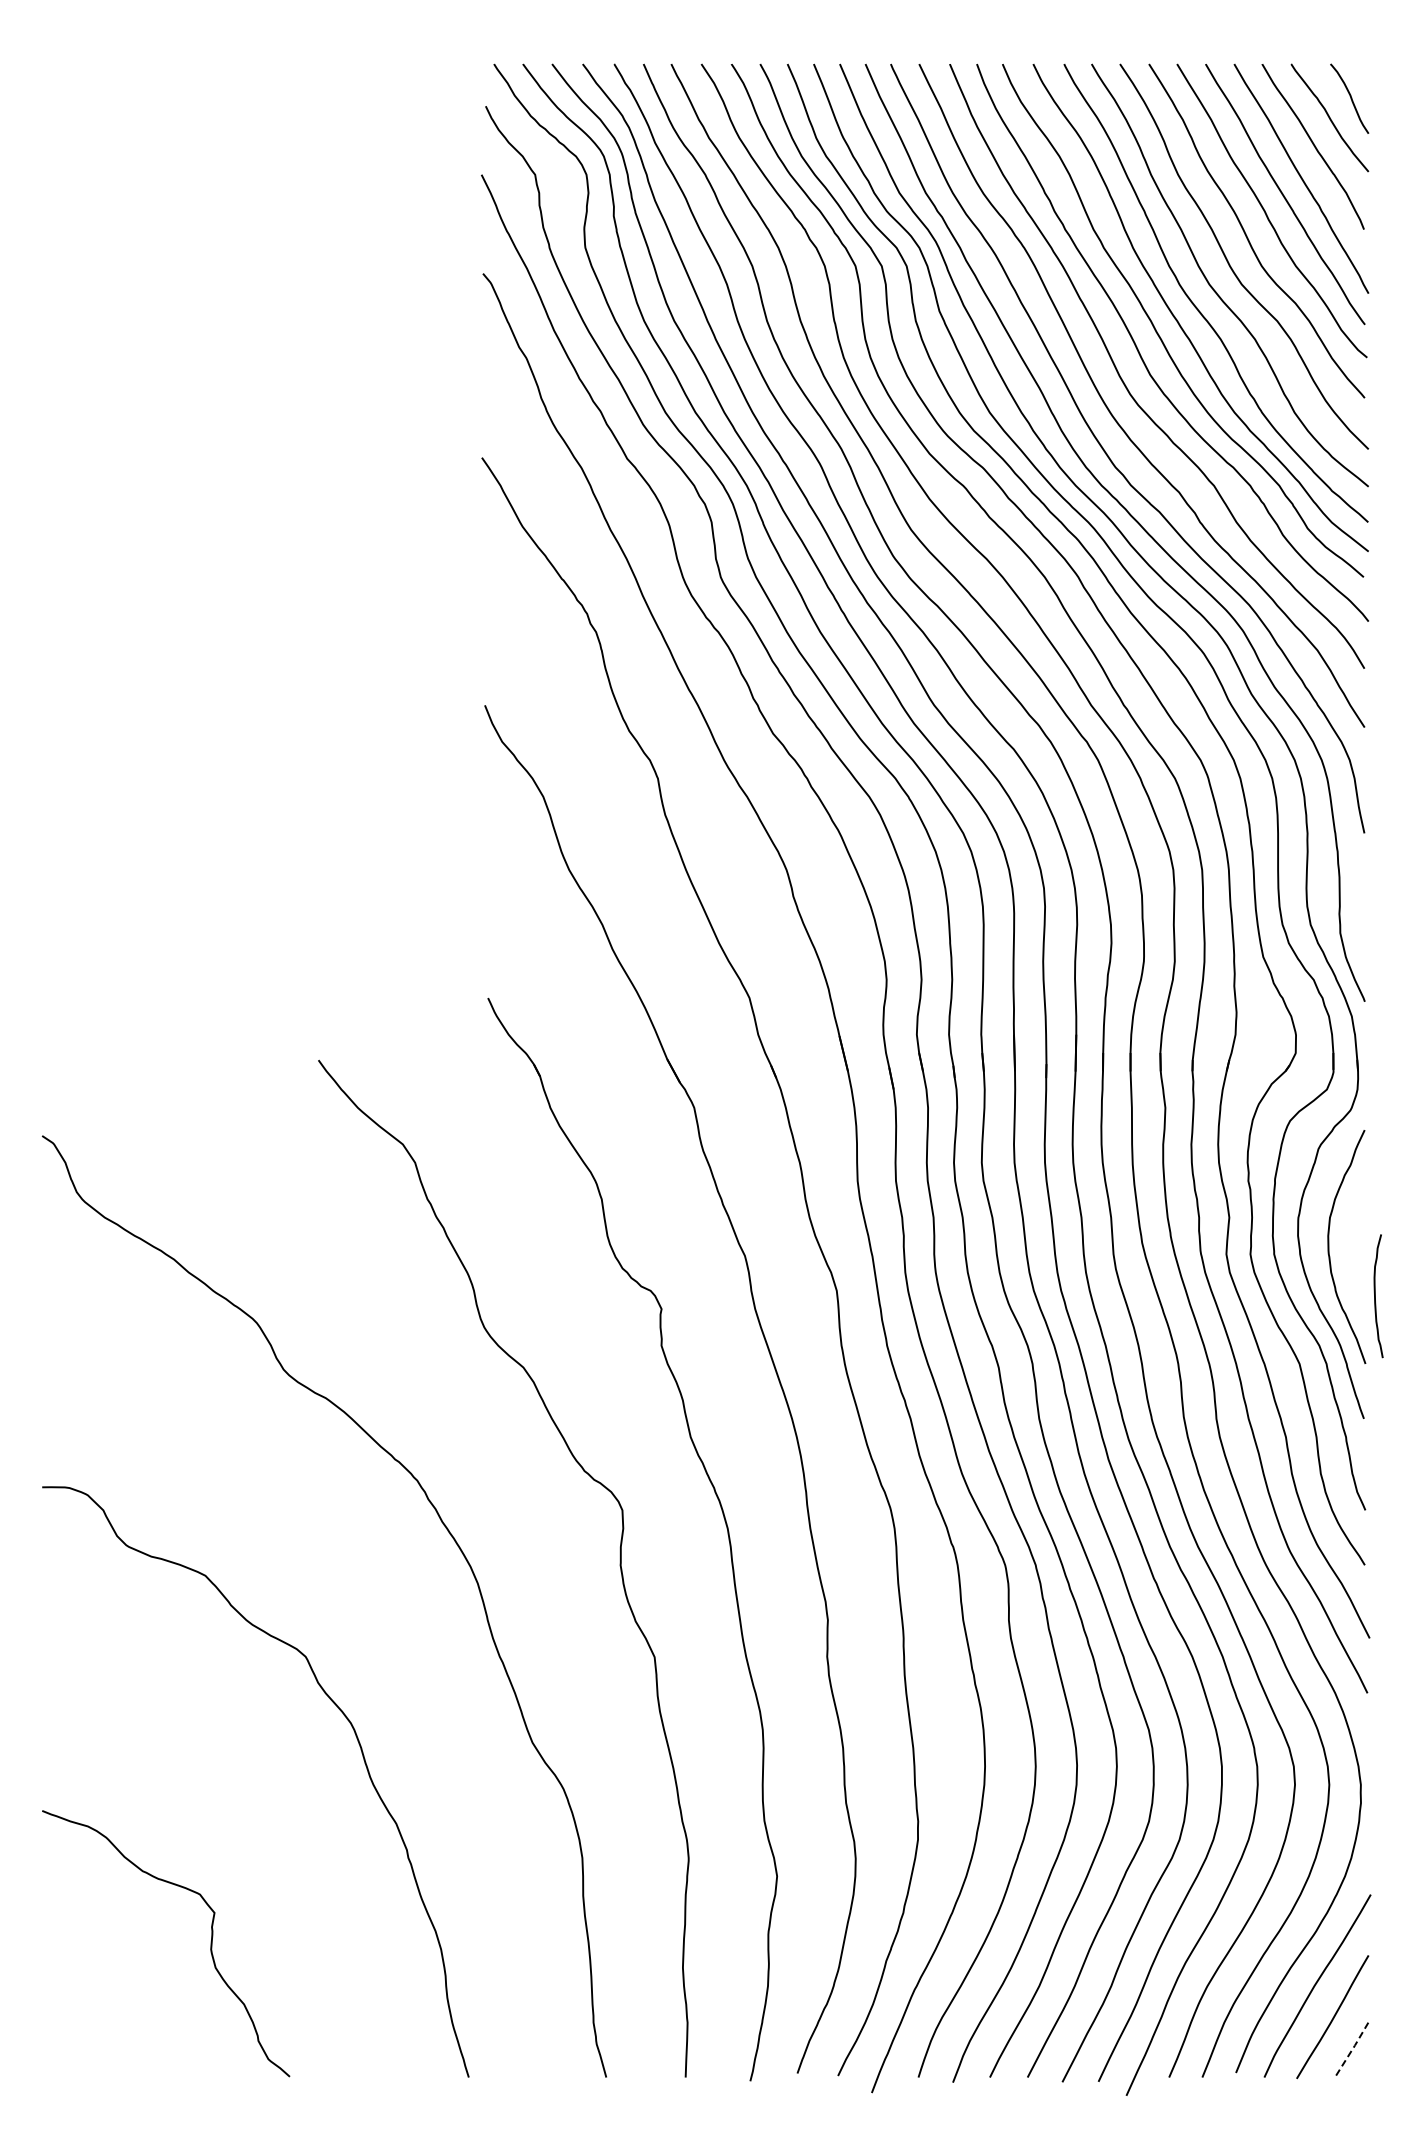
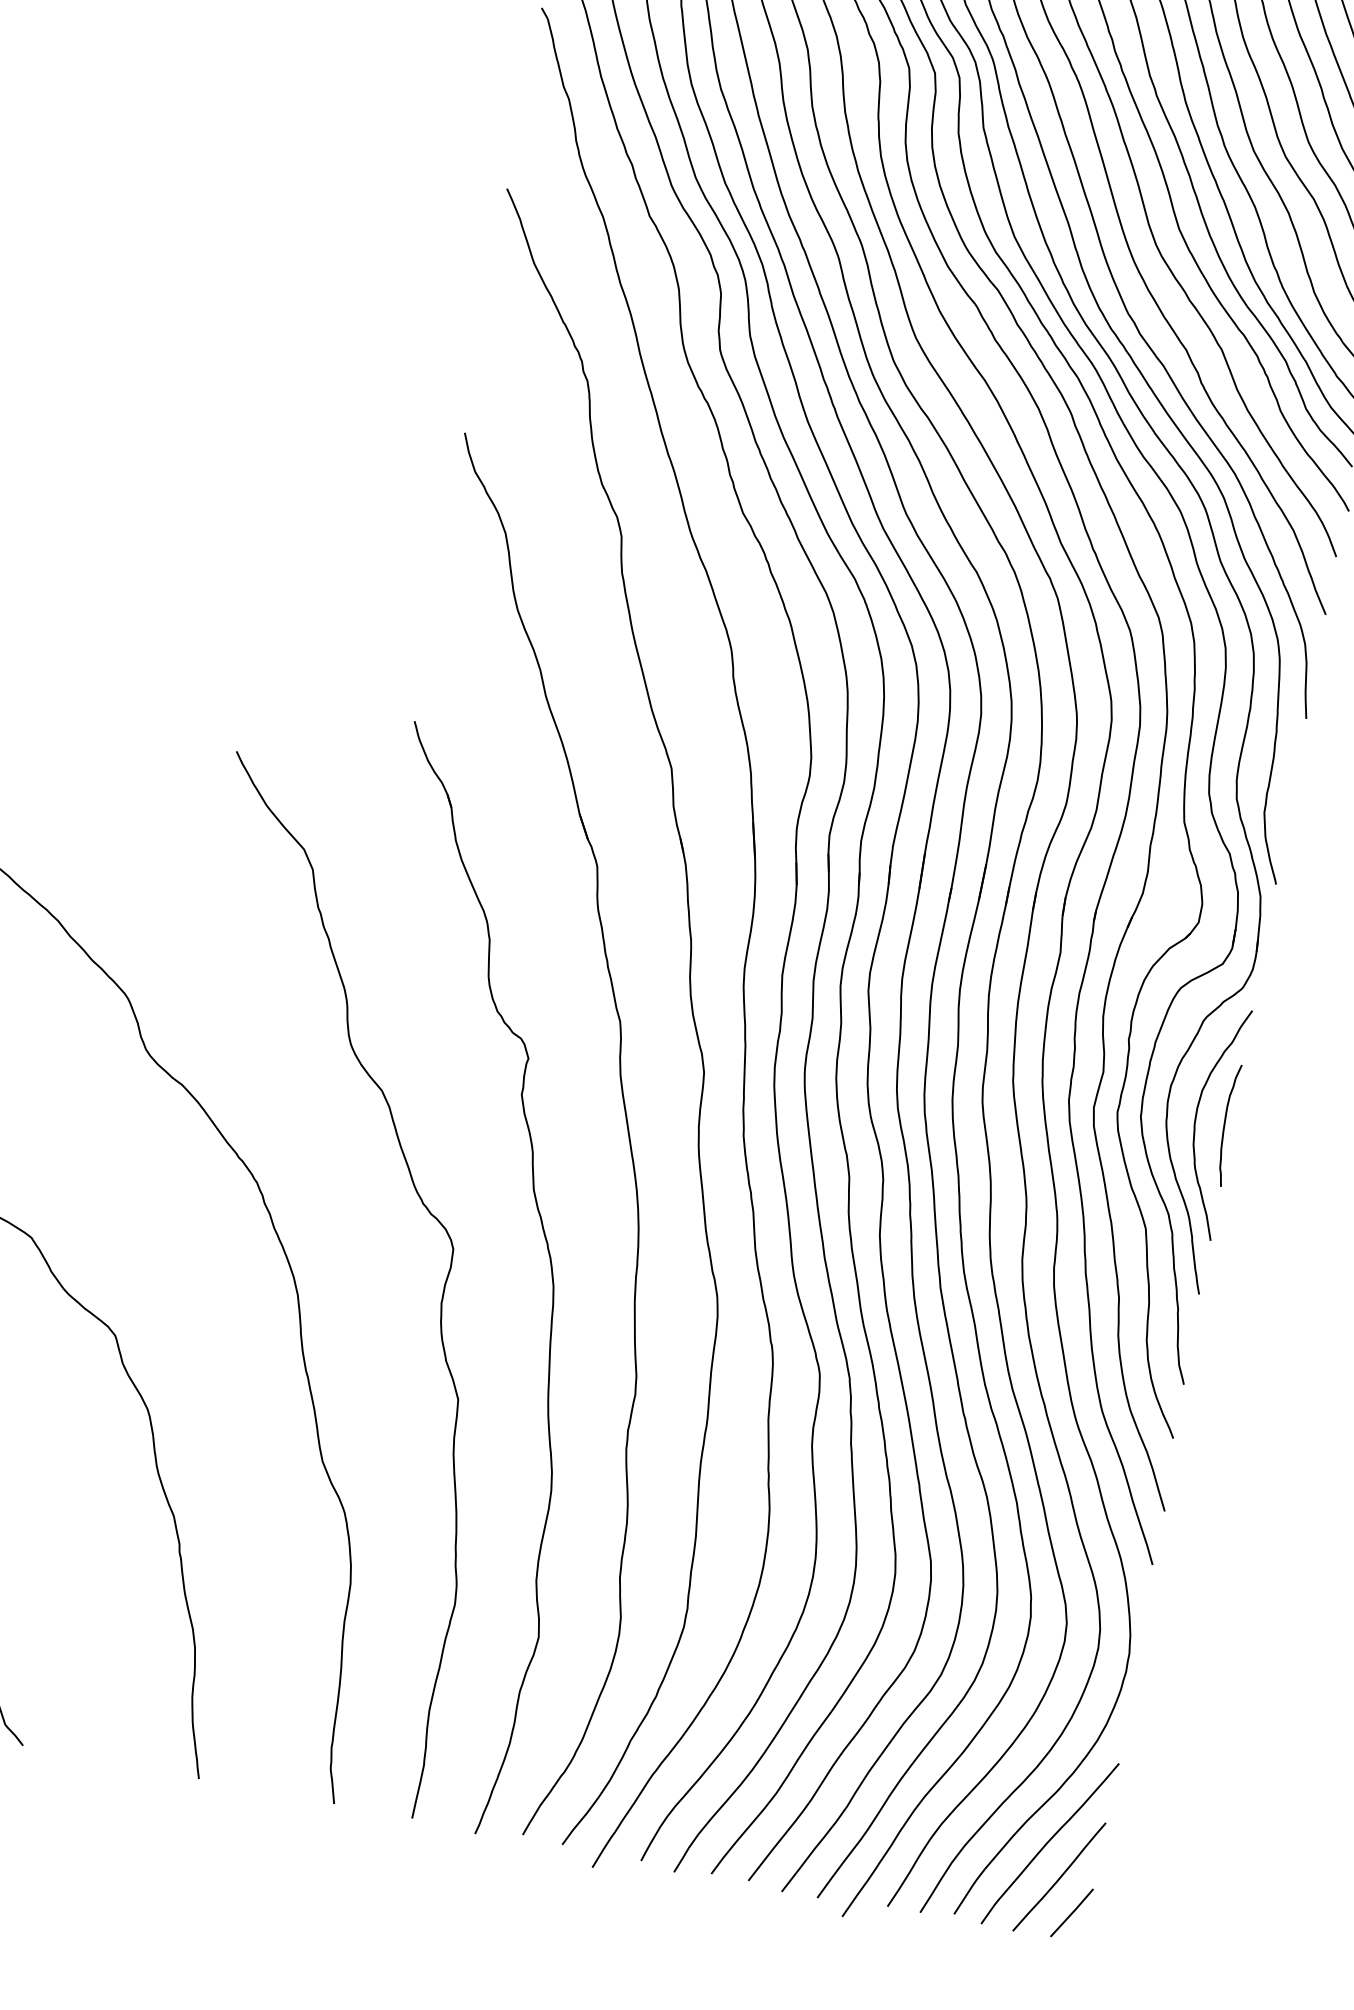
curve: (1375, 1296) -> (1224, 1125), moved
line: (1352, 2049) -> (1072, 1912), dashed -> solid

